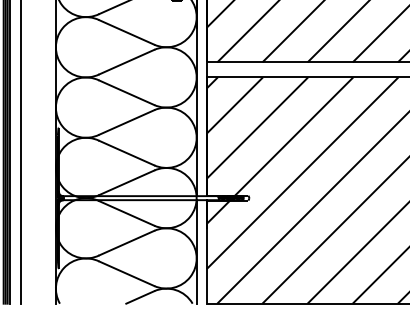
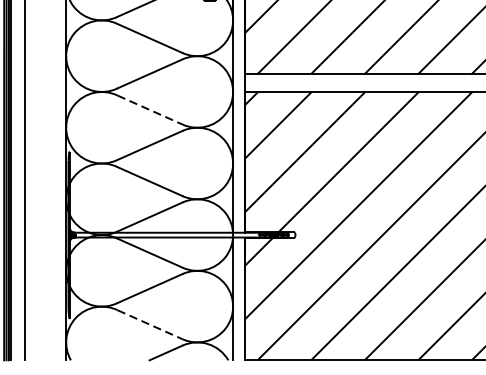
line: (127, 92) -> (151, 109), solid -> dashed
line: (127, 273) -> (151, 324), solid -> dashed

